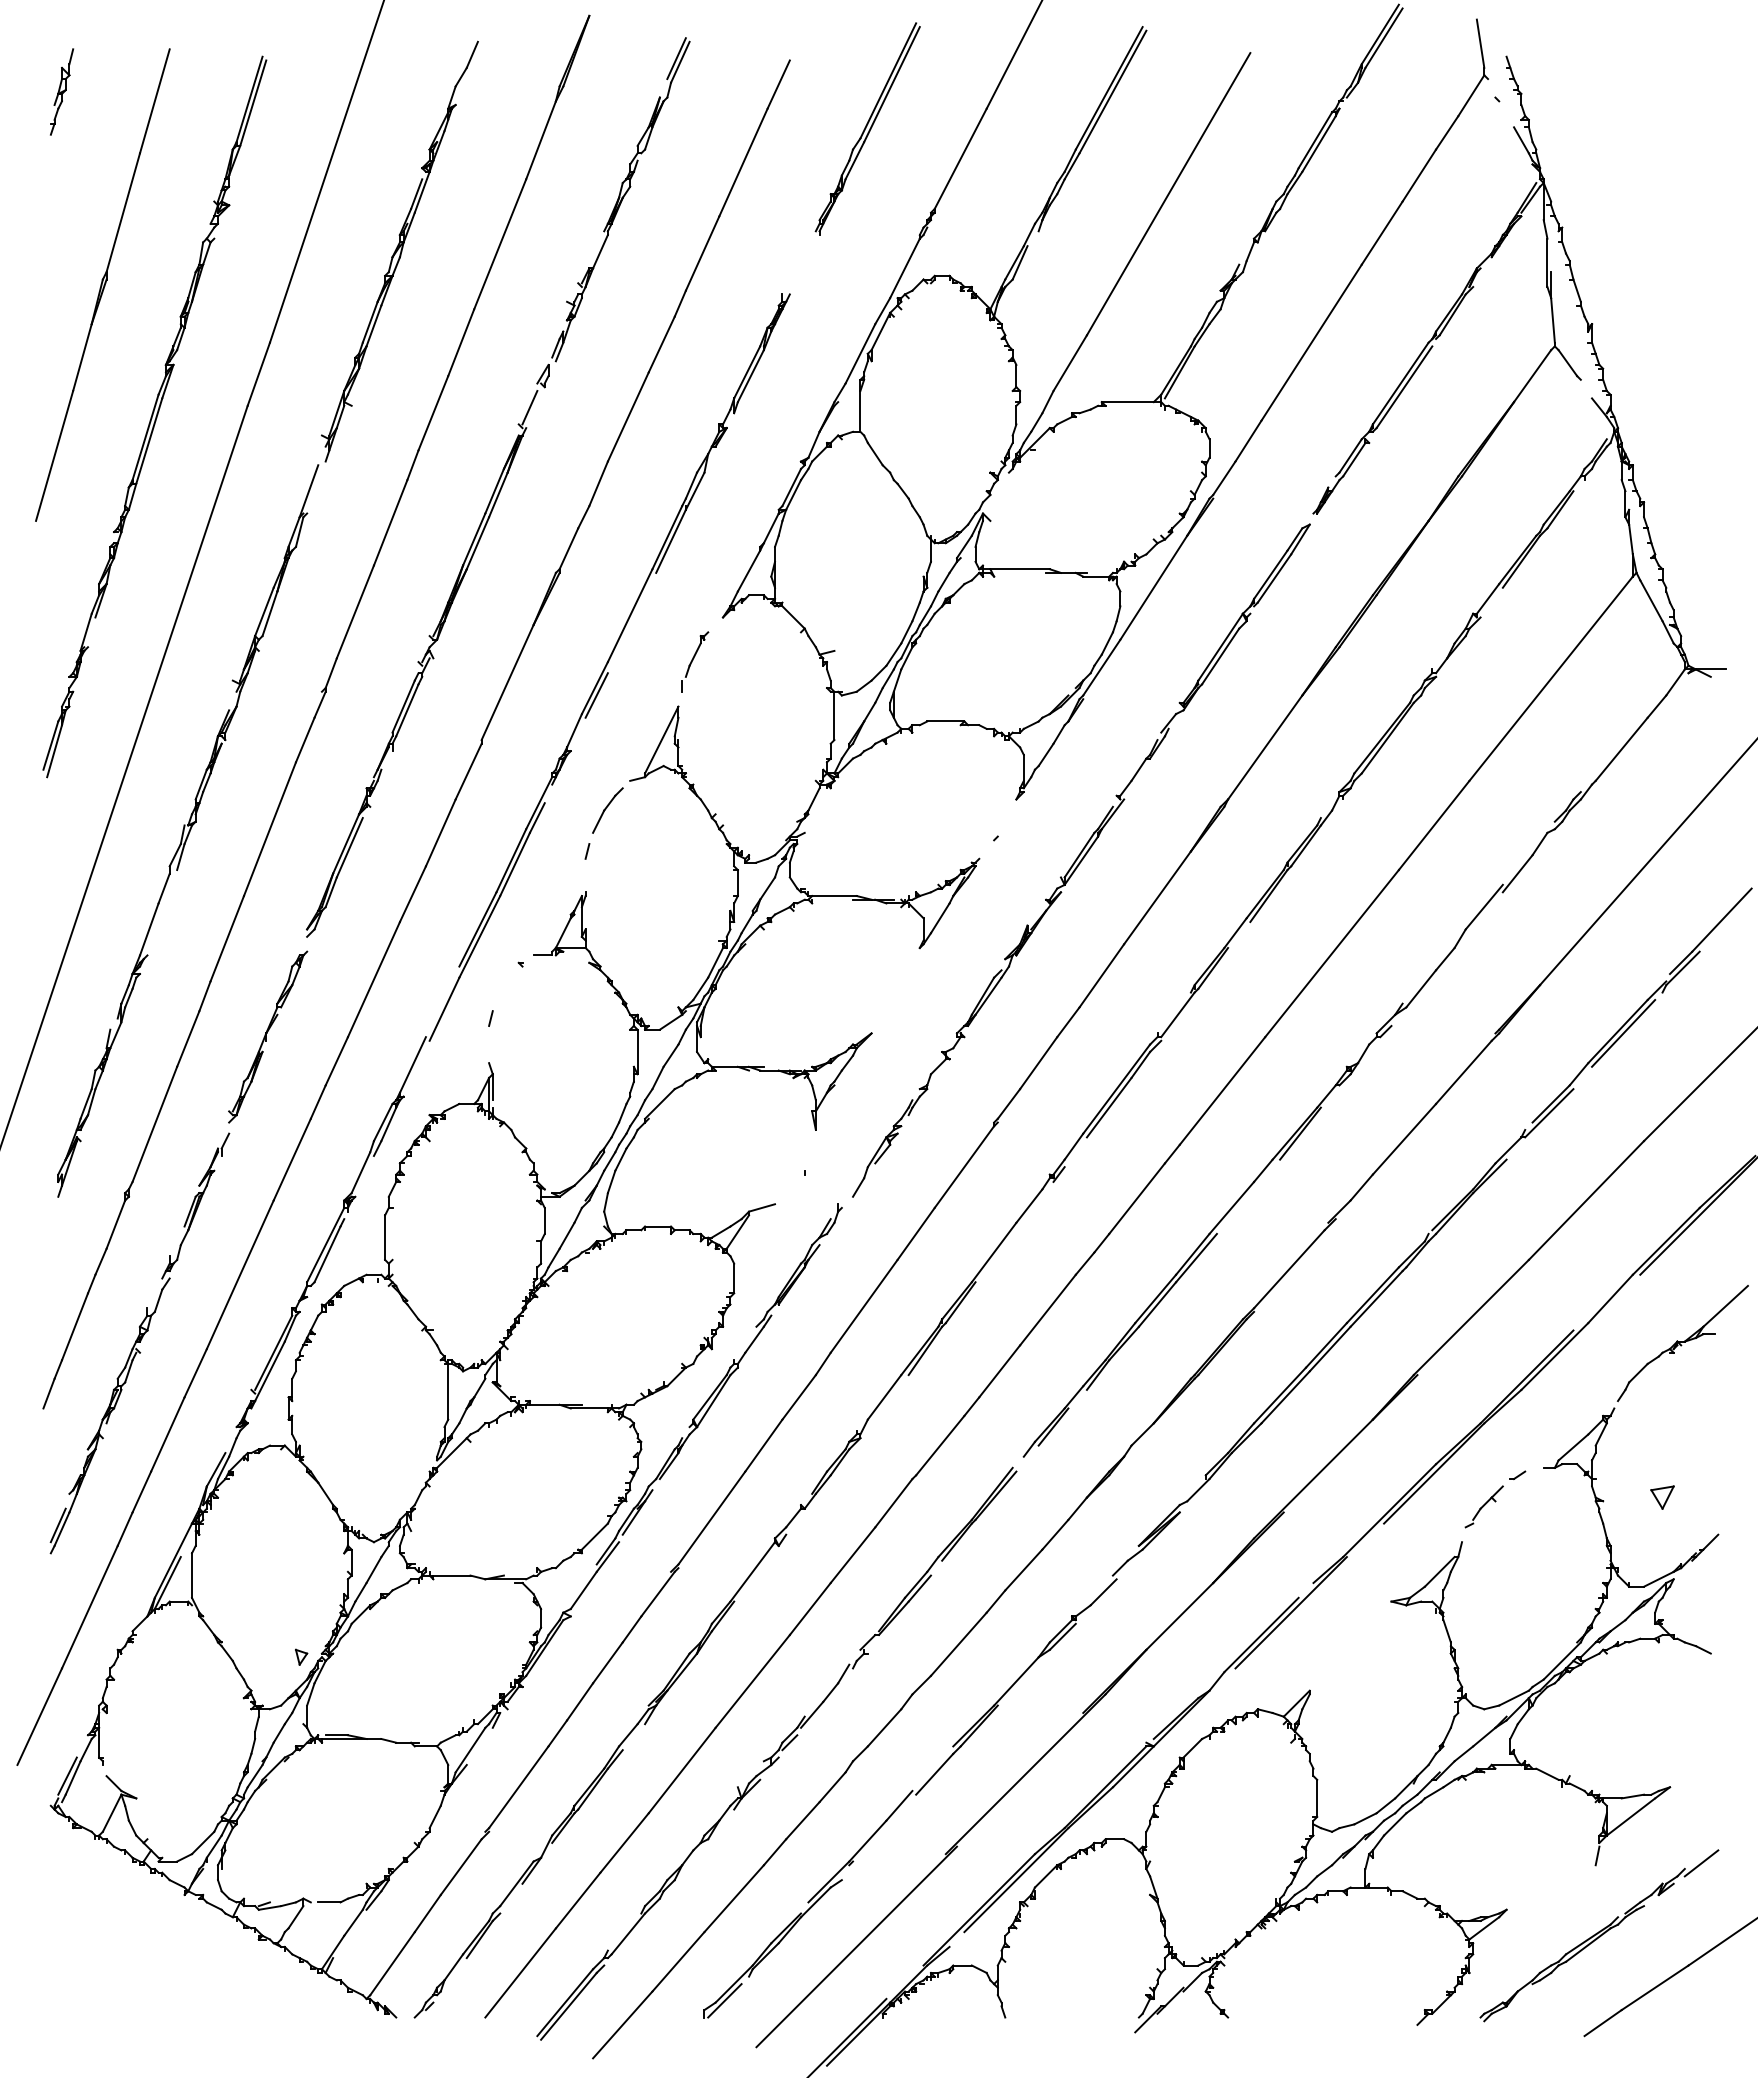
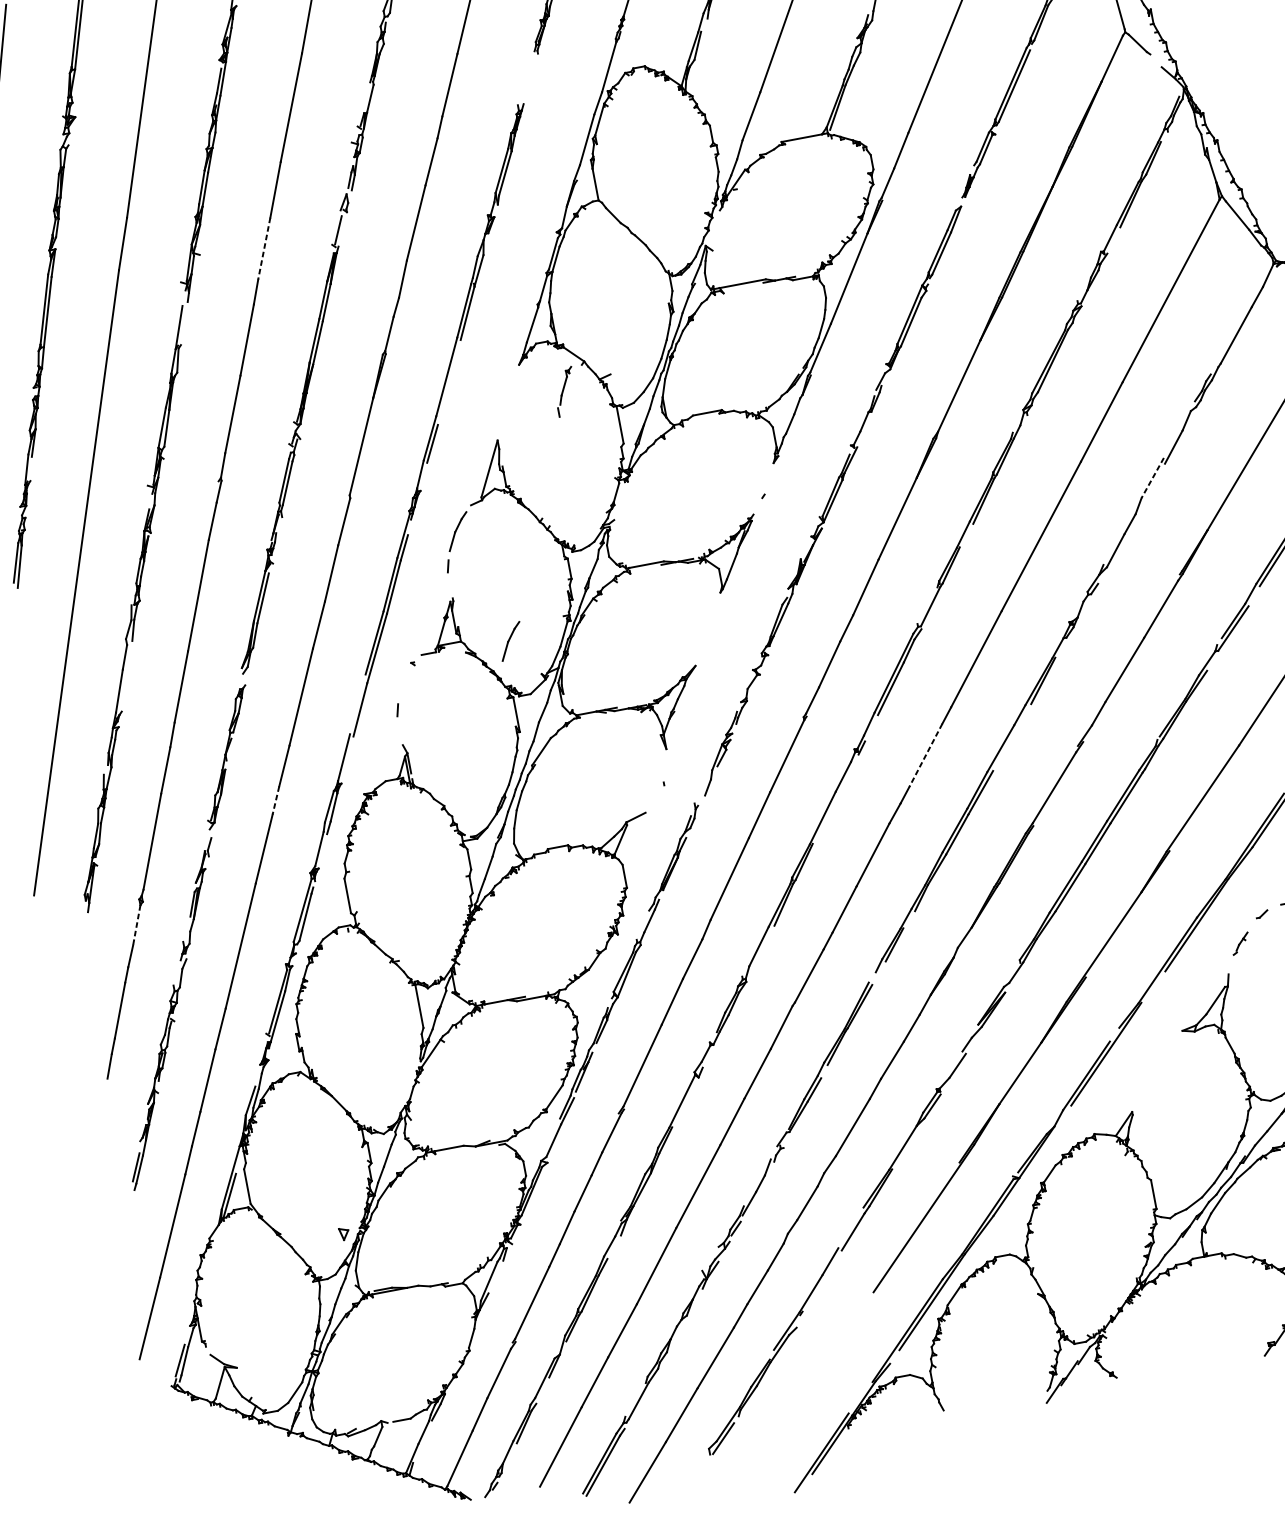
line: (433, 413) -> (264, 248), solid -> dashed
part: (695, 661) -> (565, 391), moved
line: (1483, 907) -> (1152, 478), solid -> dashed
part: (647, 959) -> (510, 641), added
line: (318, 1102) -> (276, 800), solid -> dashed
line: (1137, 1198) -> (926, 755), solid -> dashed
line: (115, 1224) -> (136, 925), solid -> dashed
part: (1483, 1506) -> (1240, 943), size x0.6
line: (856, 1946) -> (817, 1377), removed

